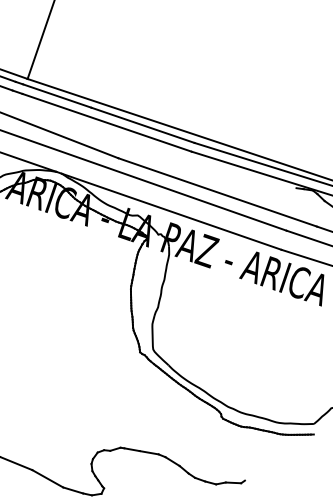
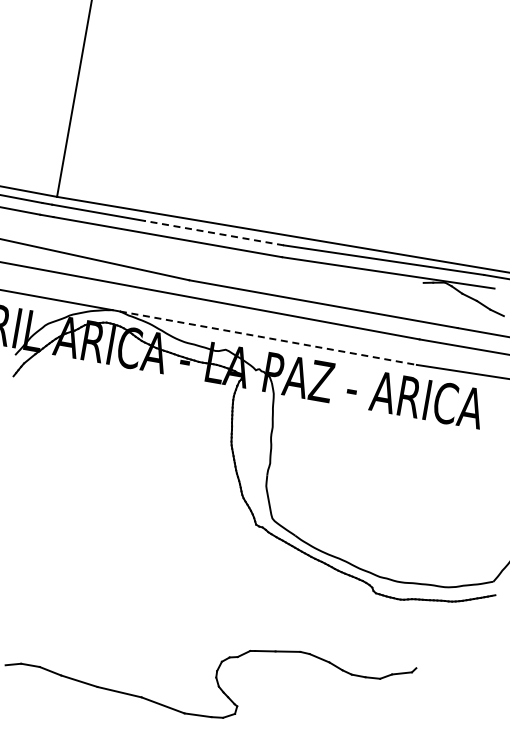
line: (143, 125) -> (214, 233), solid -> dashed
line: (171, 211) -> (268, 338), solid -> dashed

